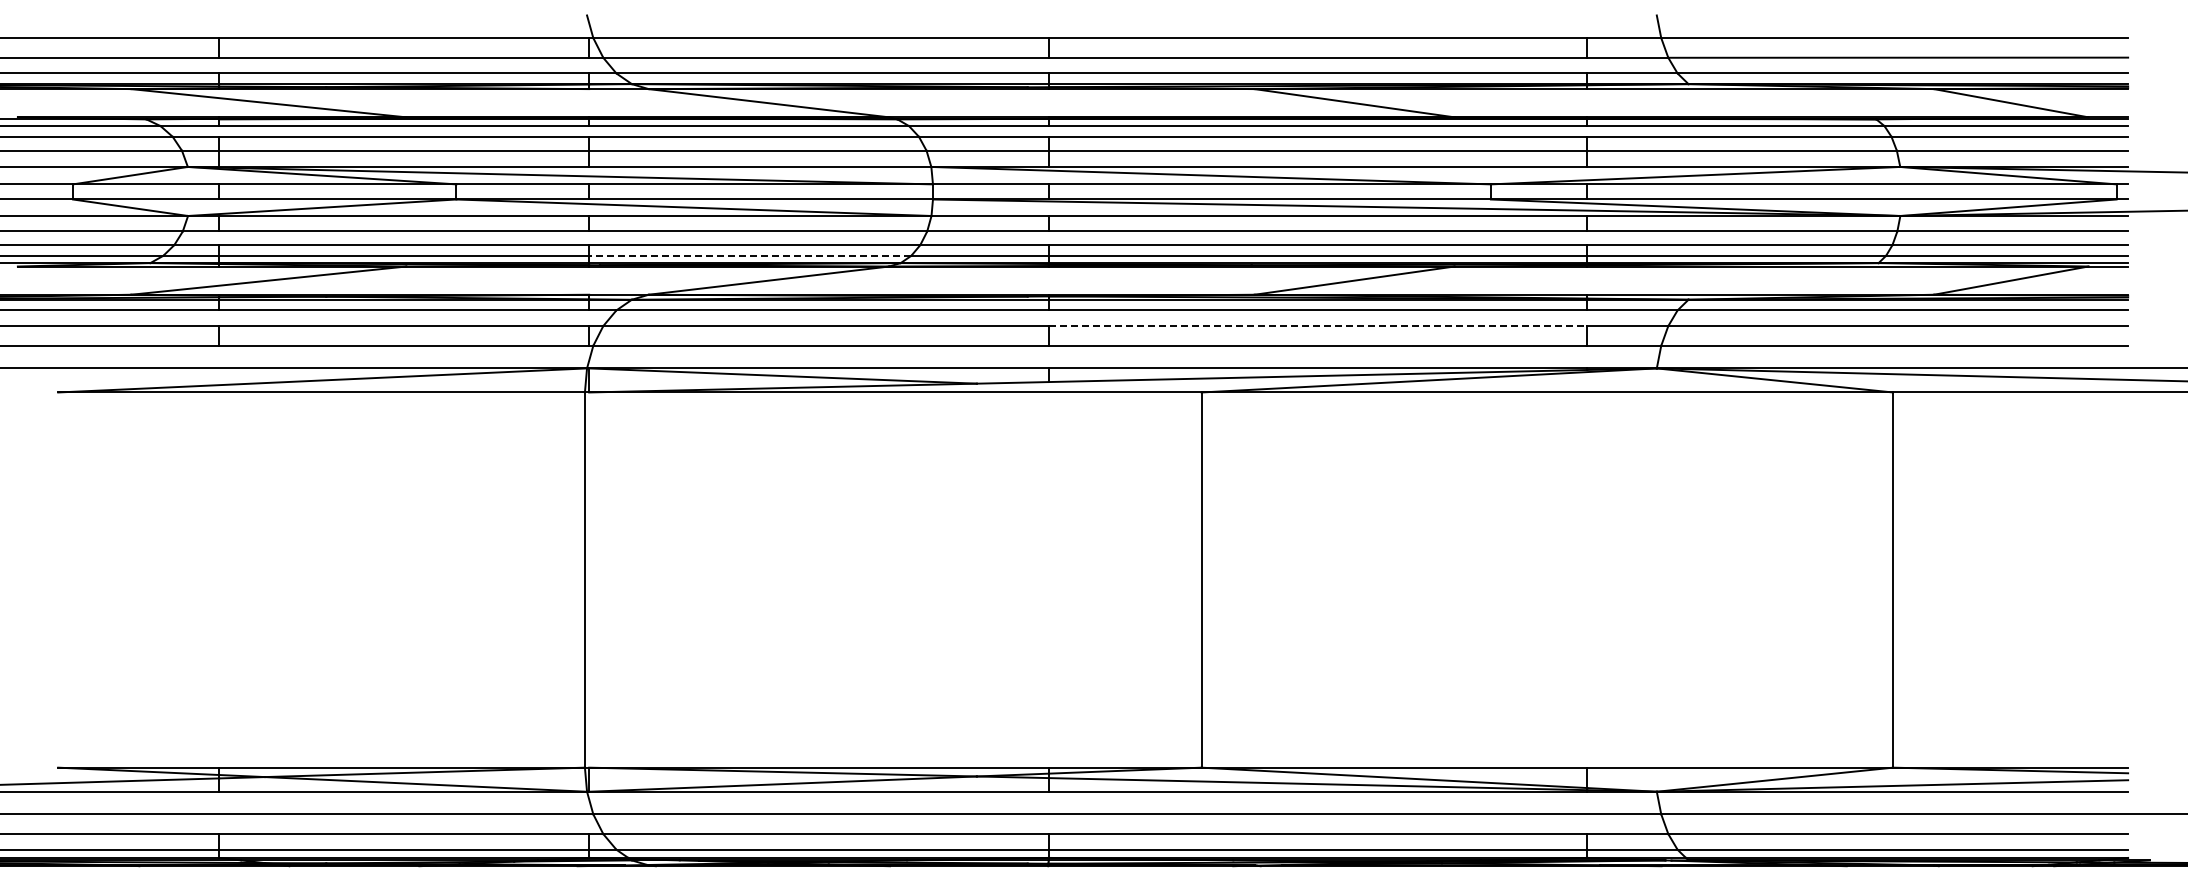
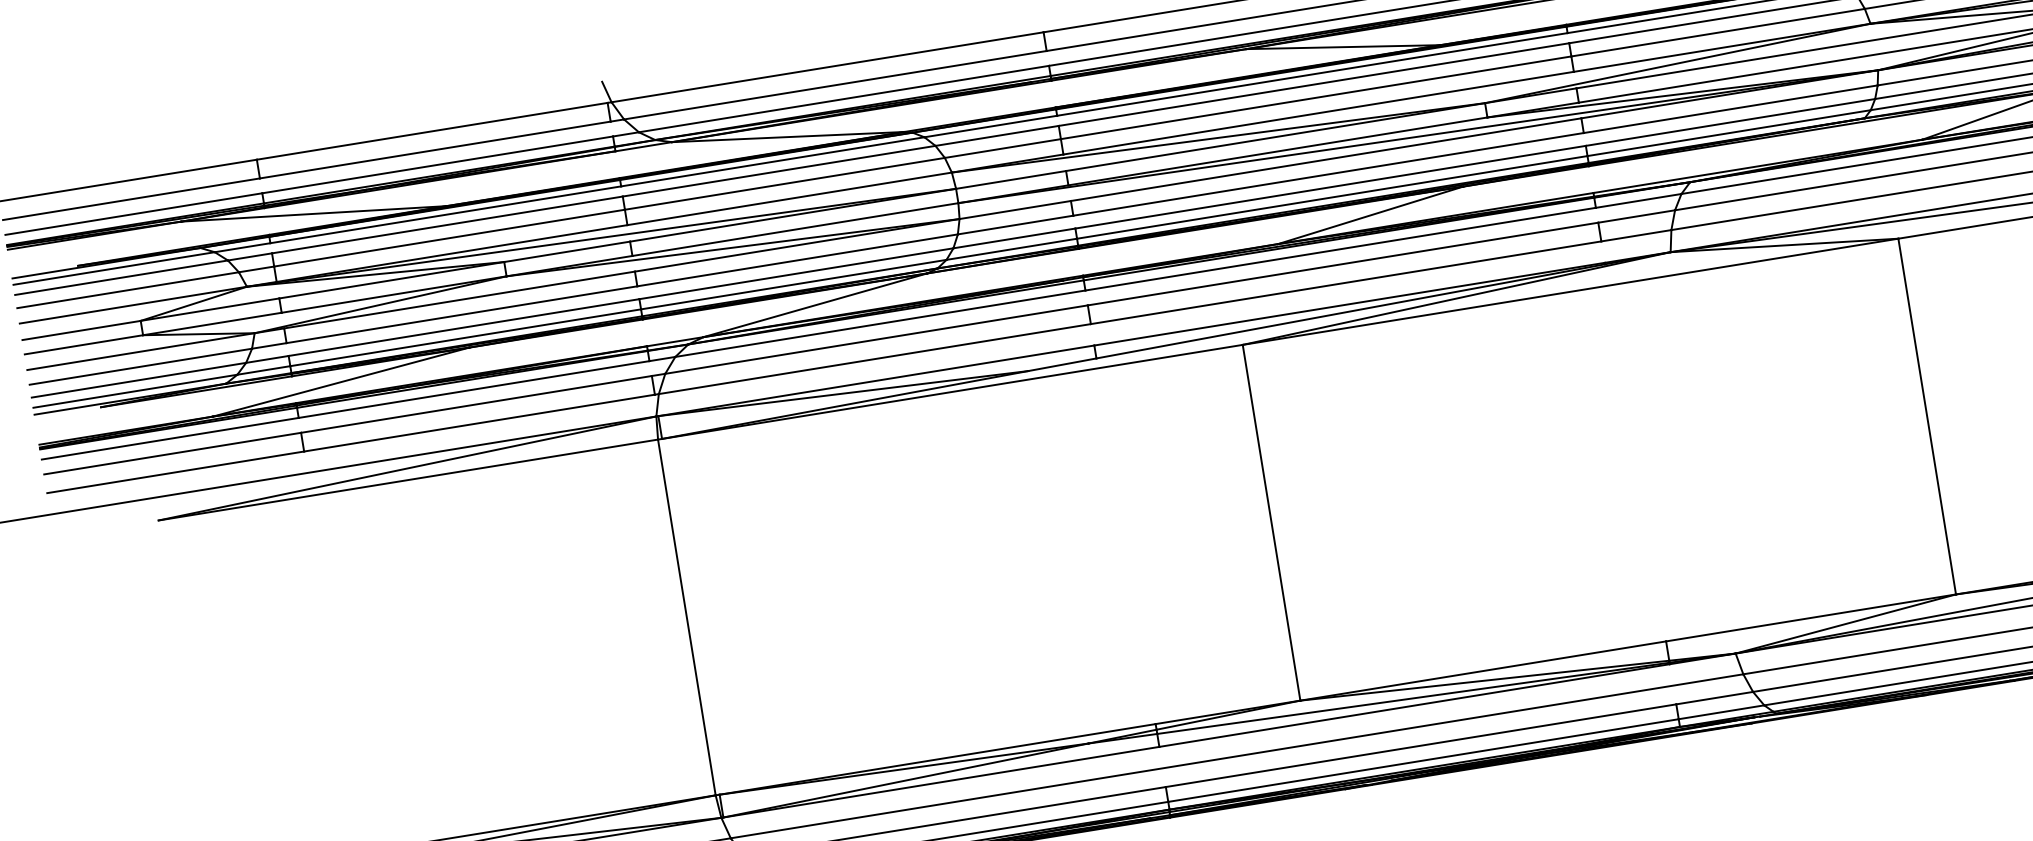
line: (749, 255) -> (793, 284), dashed -> solid
line: (1318, 326) -> (1343, 264), dashed -> solid

